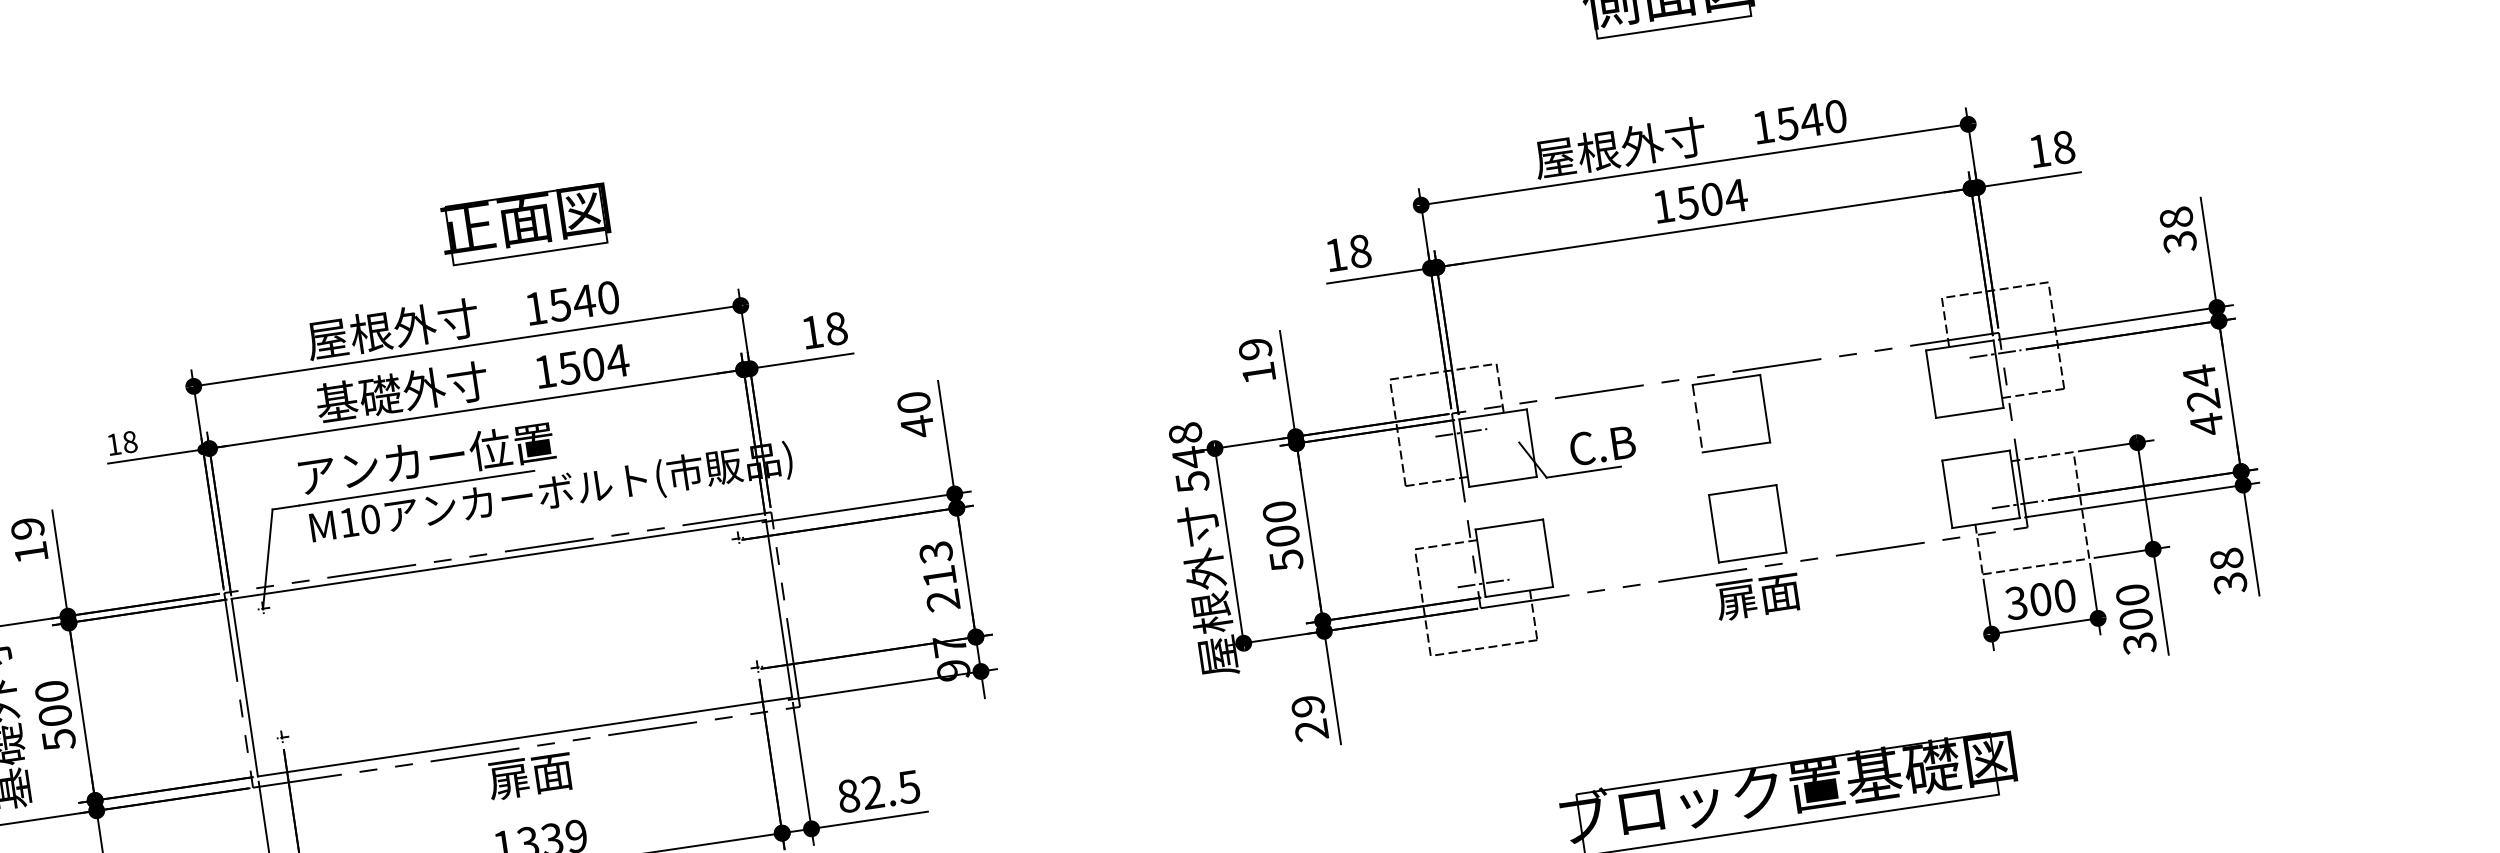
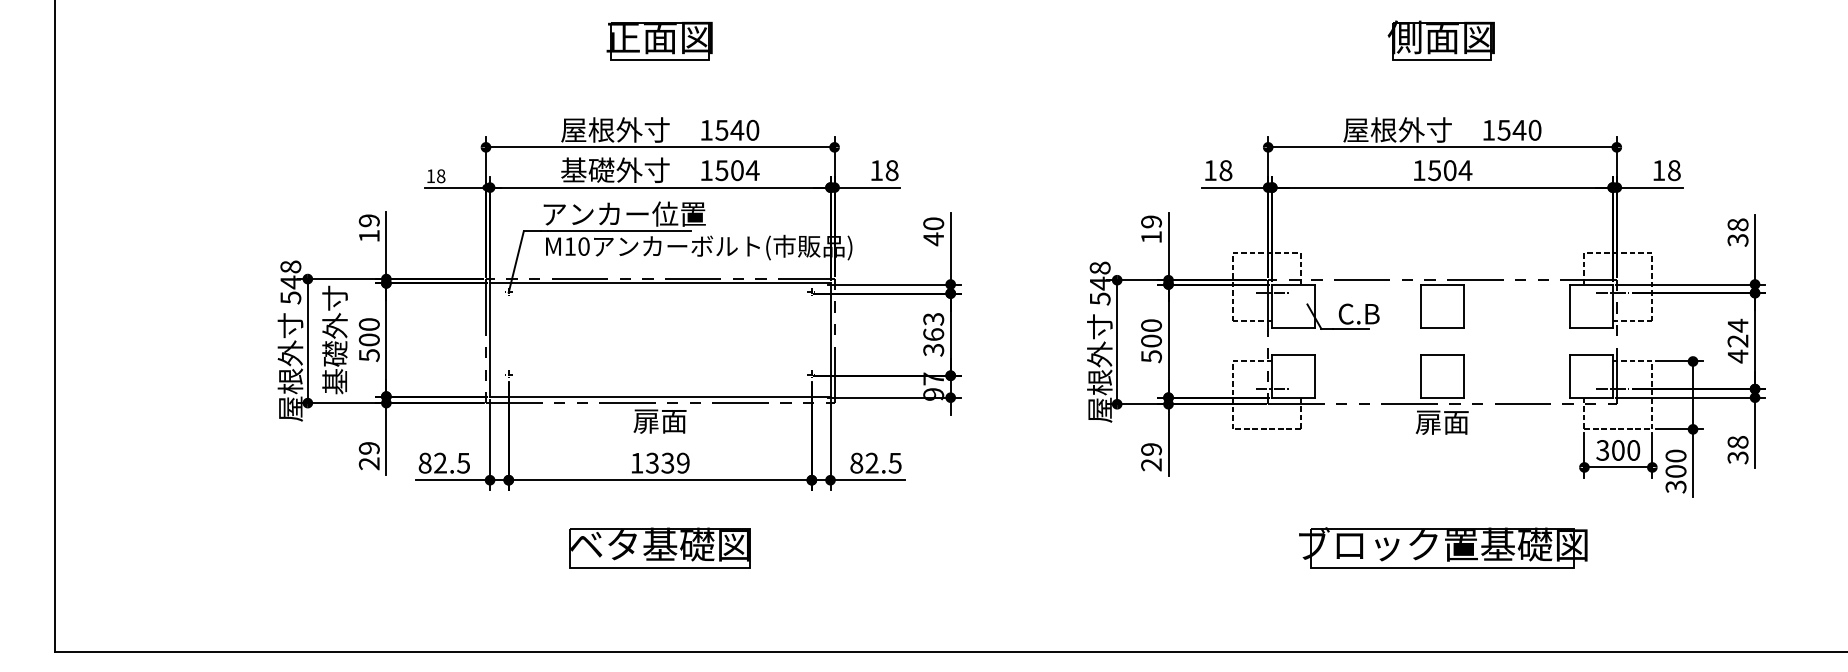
part: (524, 223) -> (659, 40), moved
line: (1697, 419) -> (1420, 306), dashed -> solid
text: (941, 588) -> (933, 342), 213 -> 363

